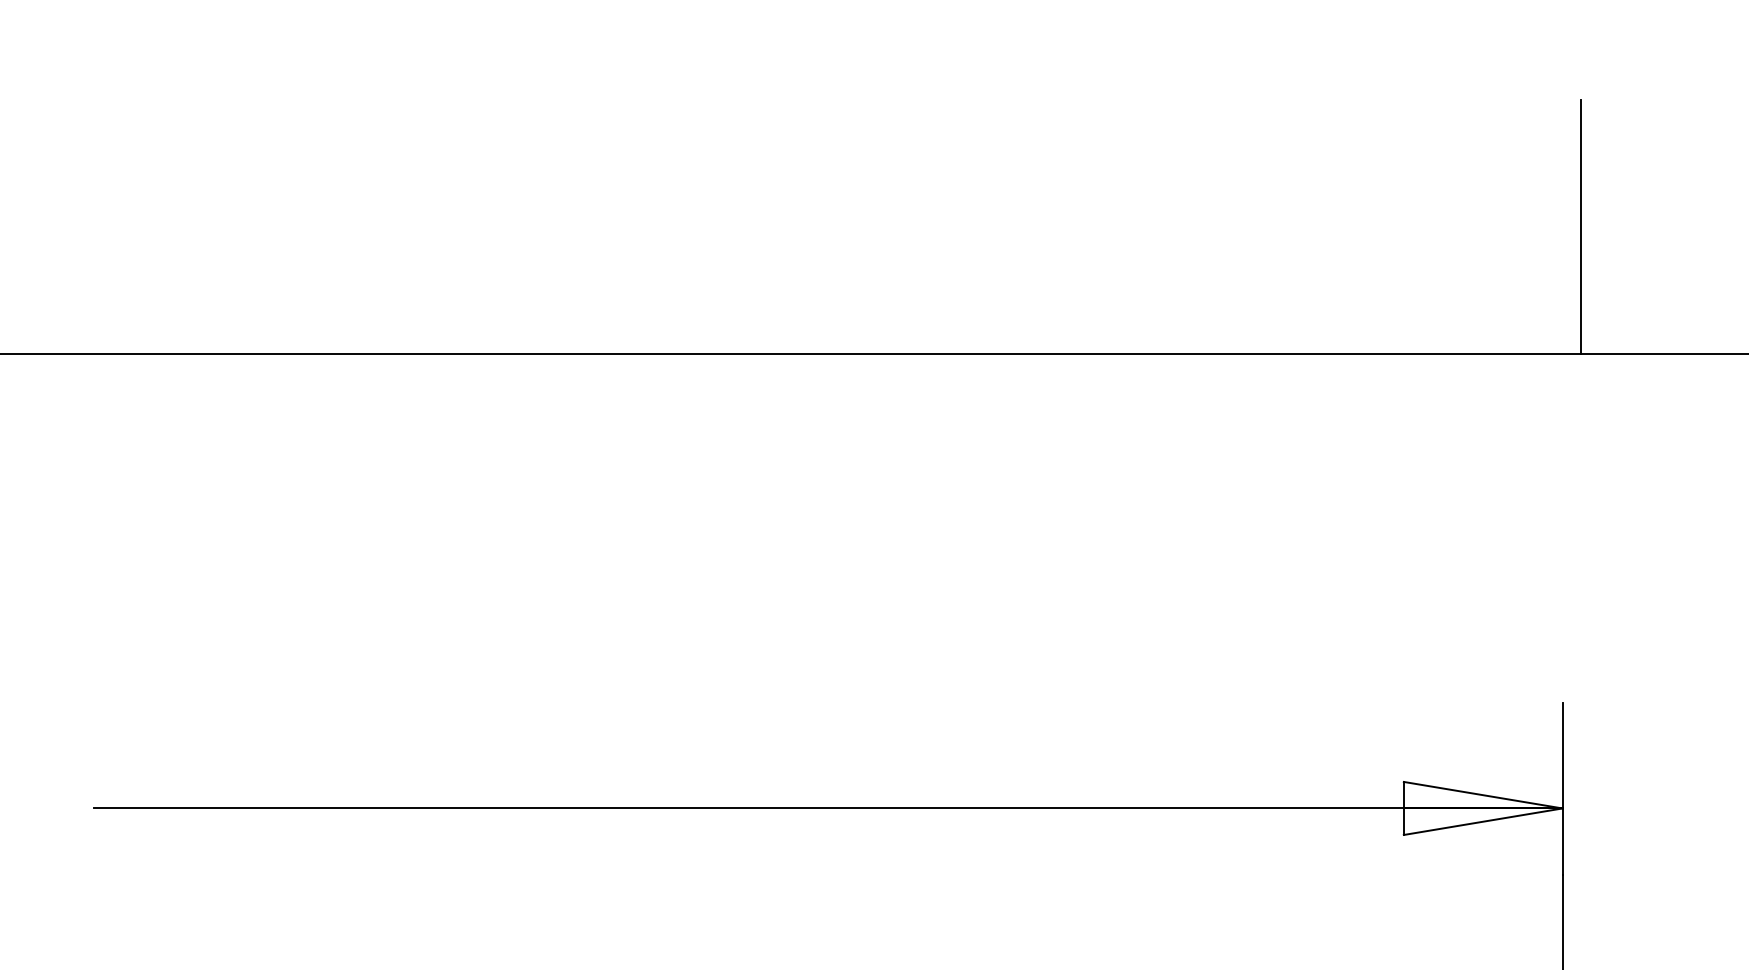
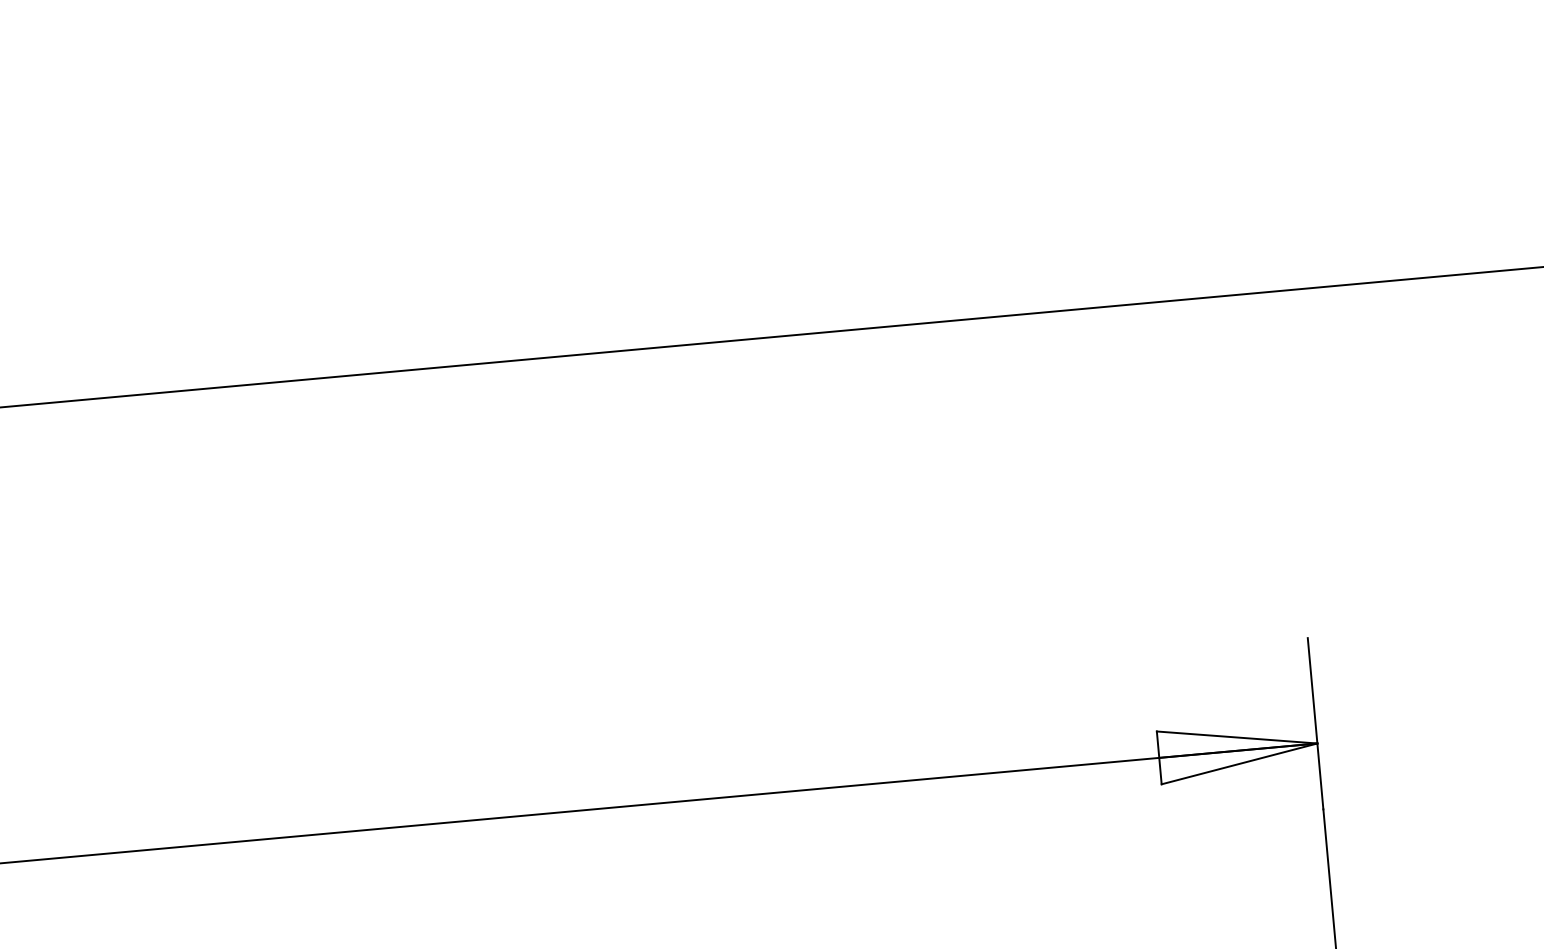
line: (1581, 227) -> (1283, 163), removed

